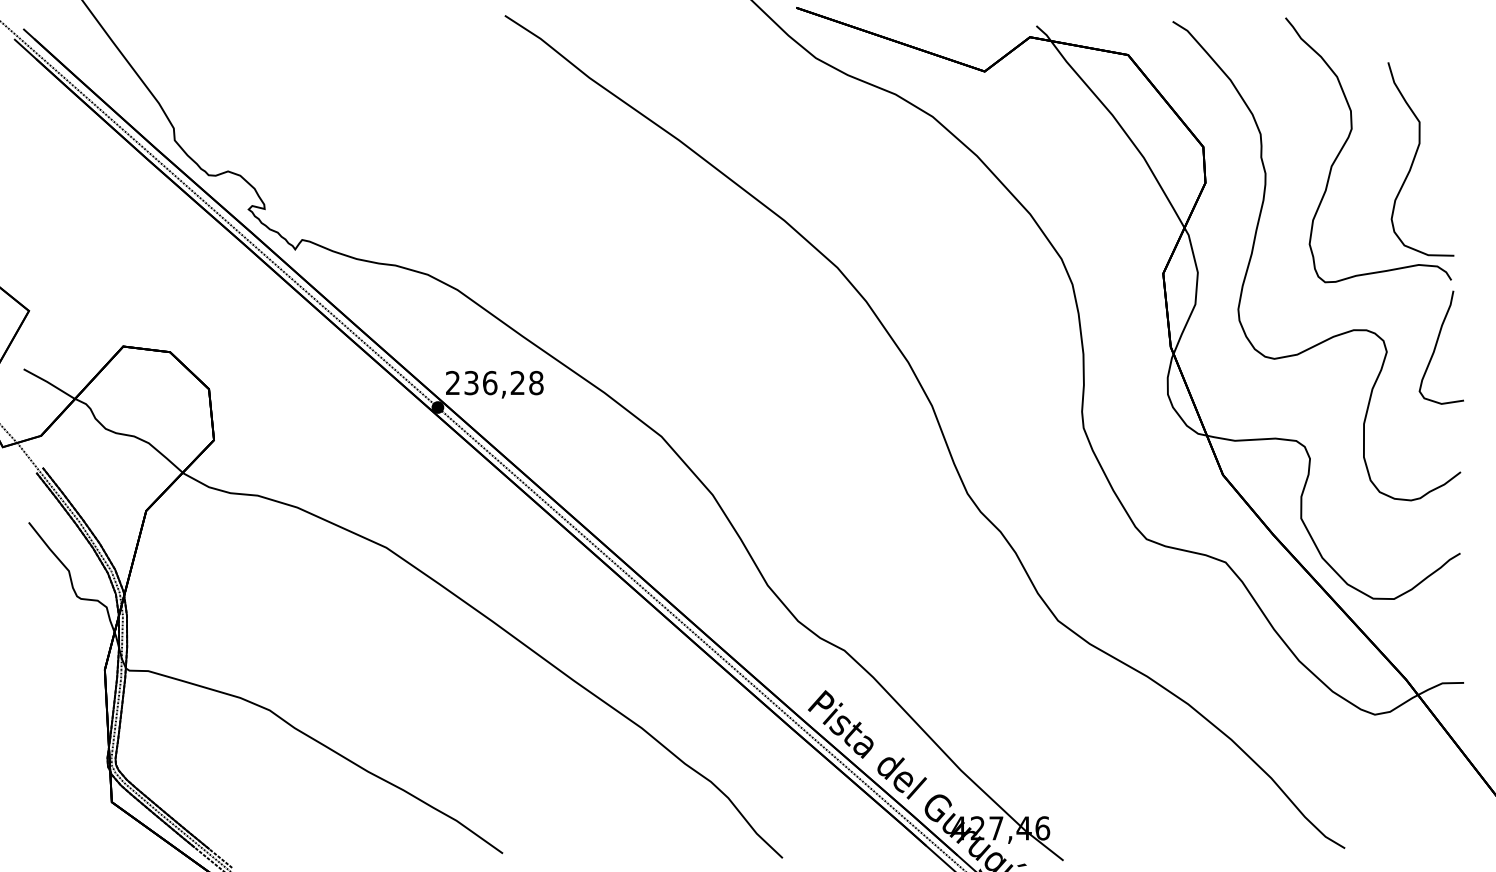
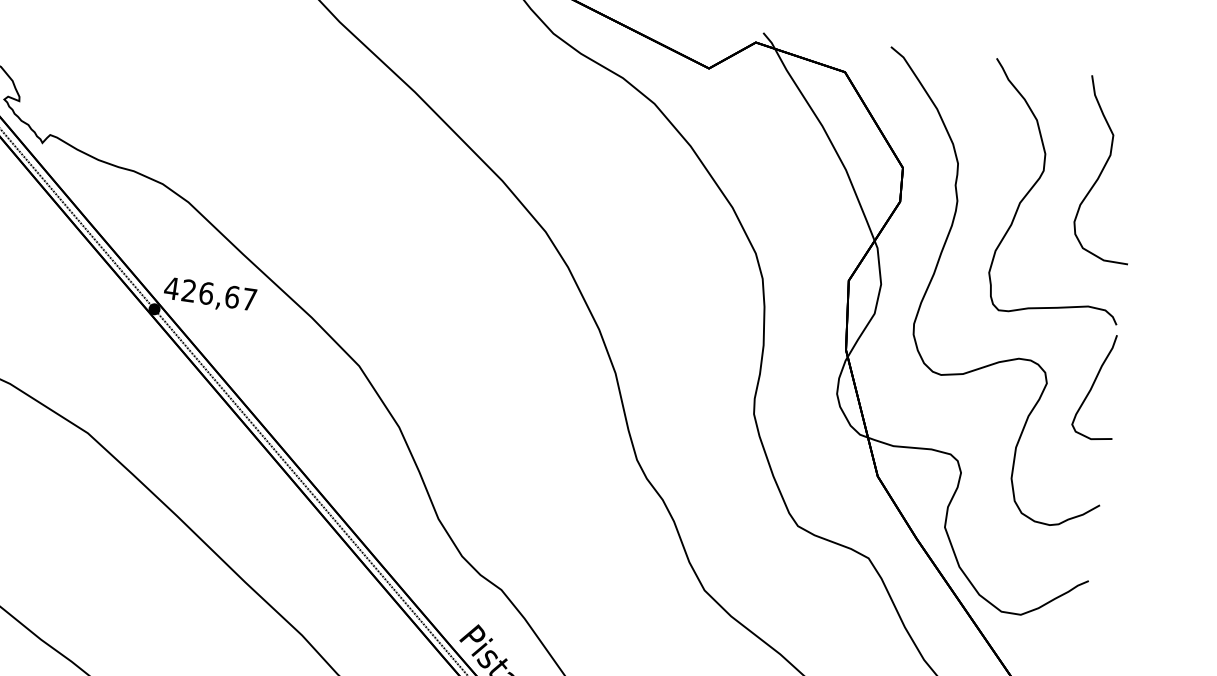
curve: (1415, 158) -> (1104, 168), moved
text: (494, 382) -> (210, 293), 236,28 -> 426,67

